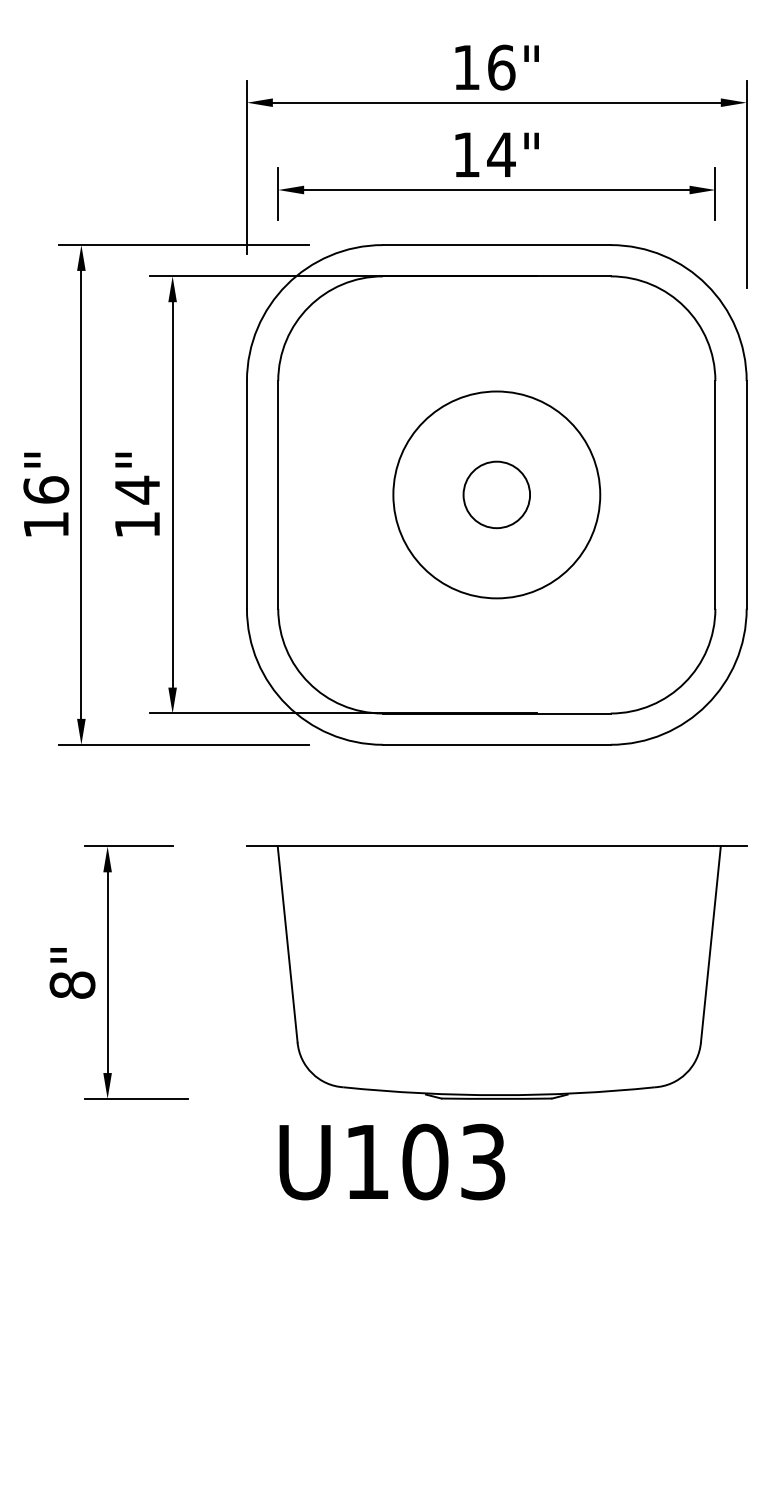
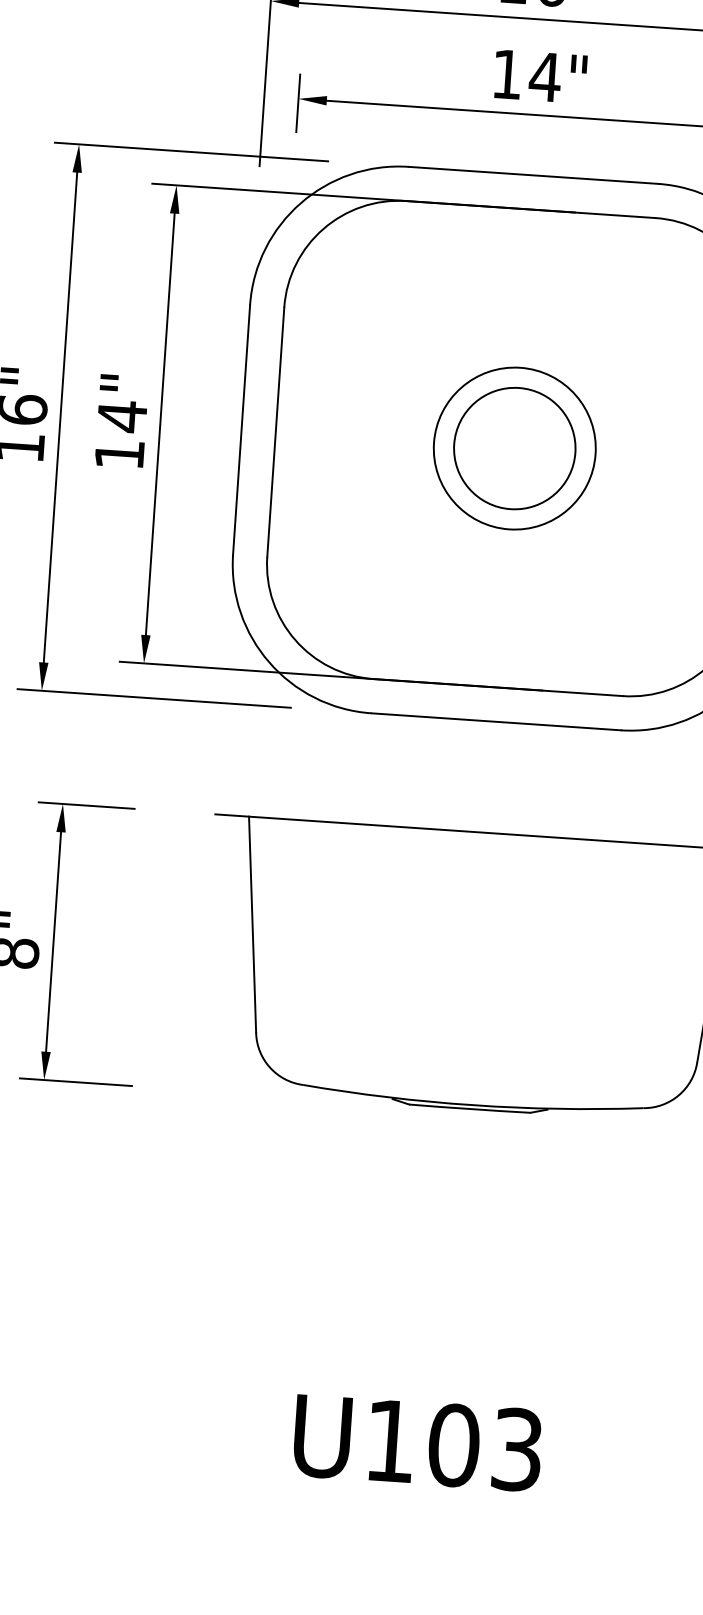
circle: (496, 494) -> (514, 448), size x0.71
circle: (496, 494) -> (514, 448), size x1.67
text: (392, 1161) -> (418, 1442), moved

